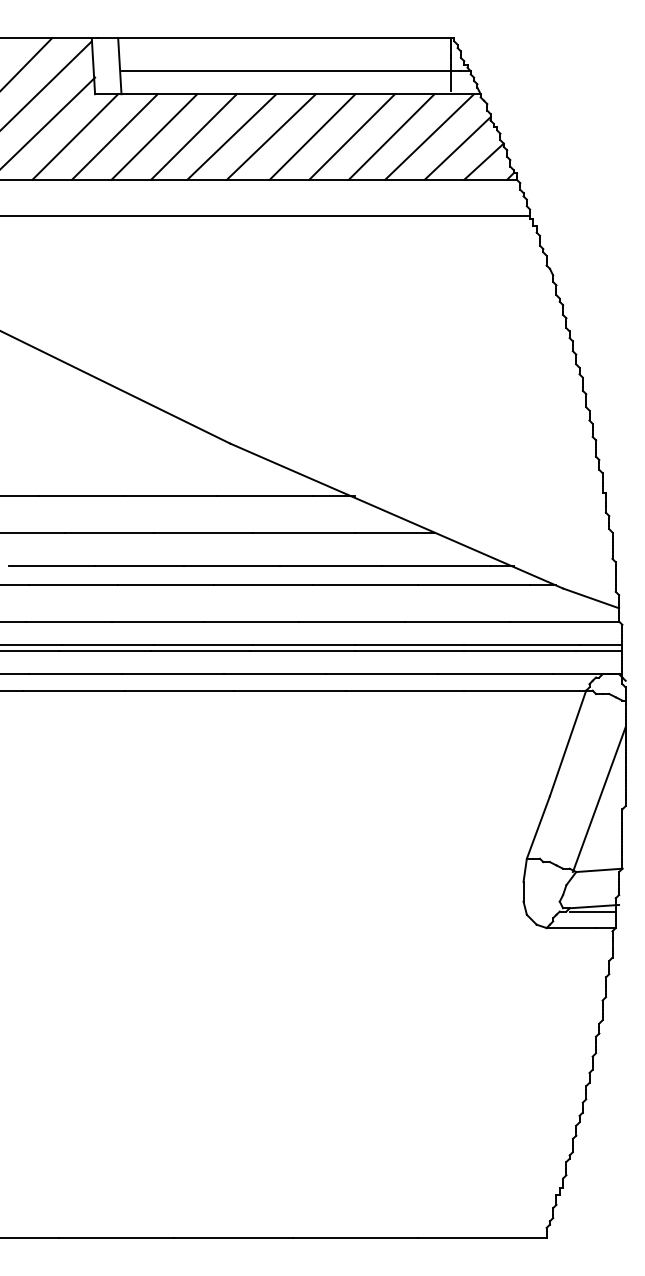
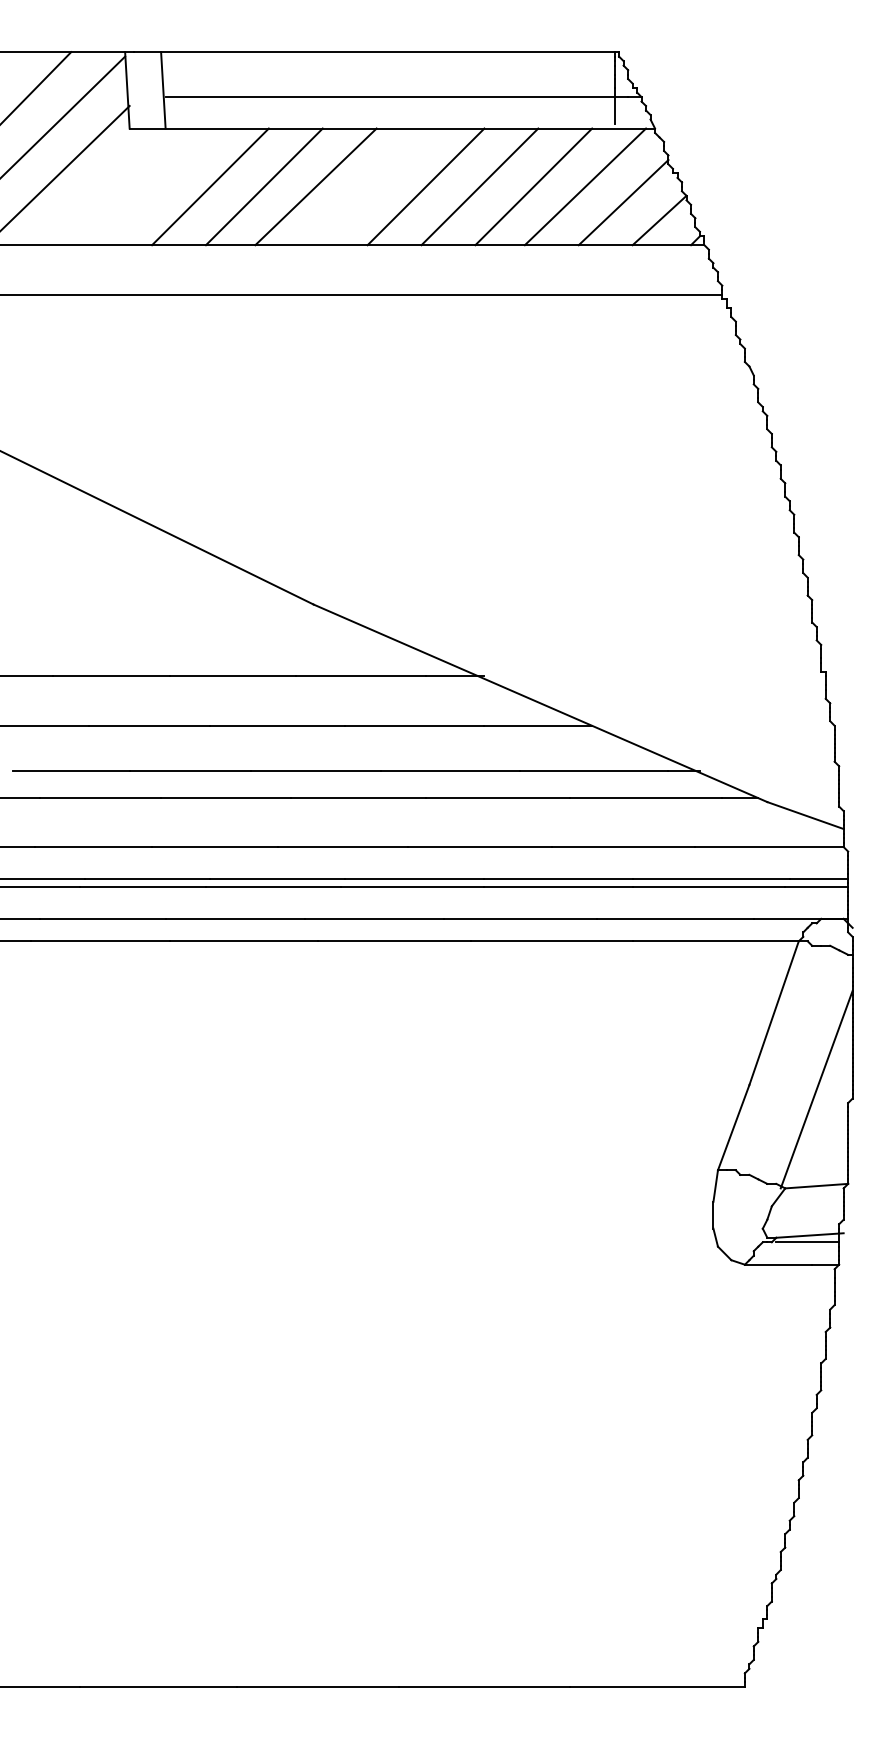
line: (75, 136) -> (102, 186), removed
line: (114, 136) -> (156, 186), removed
line: (271, 136) -> (369, 186), removed

